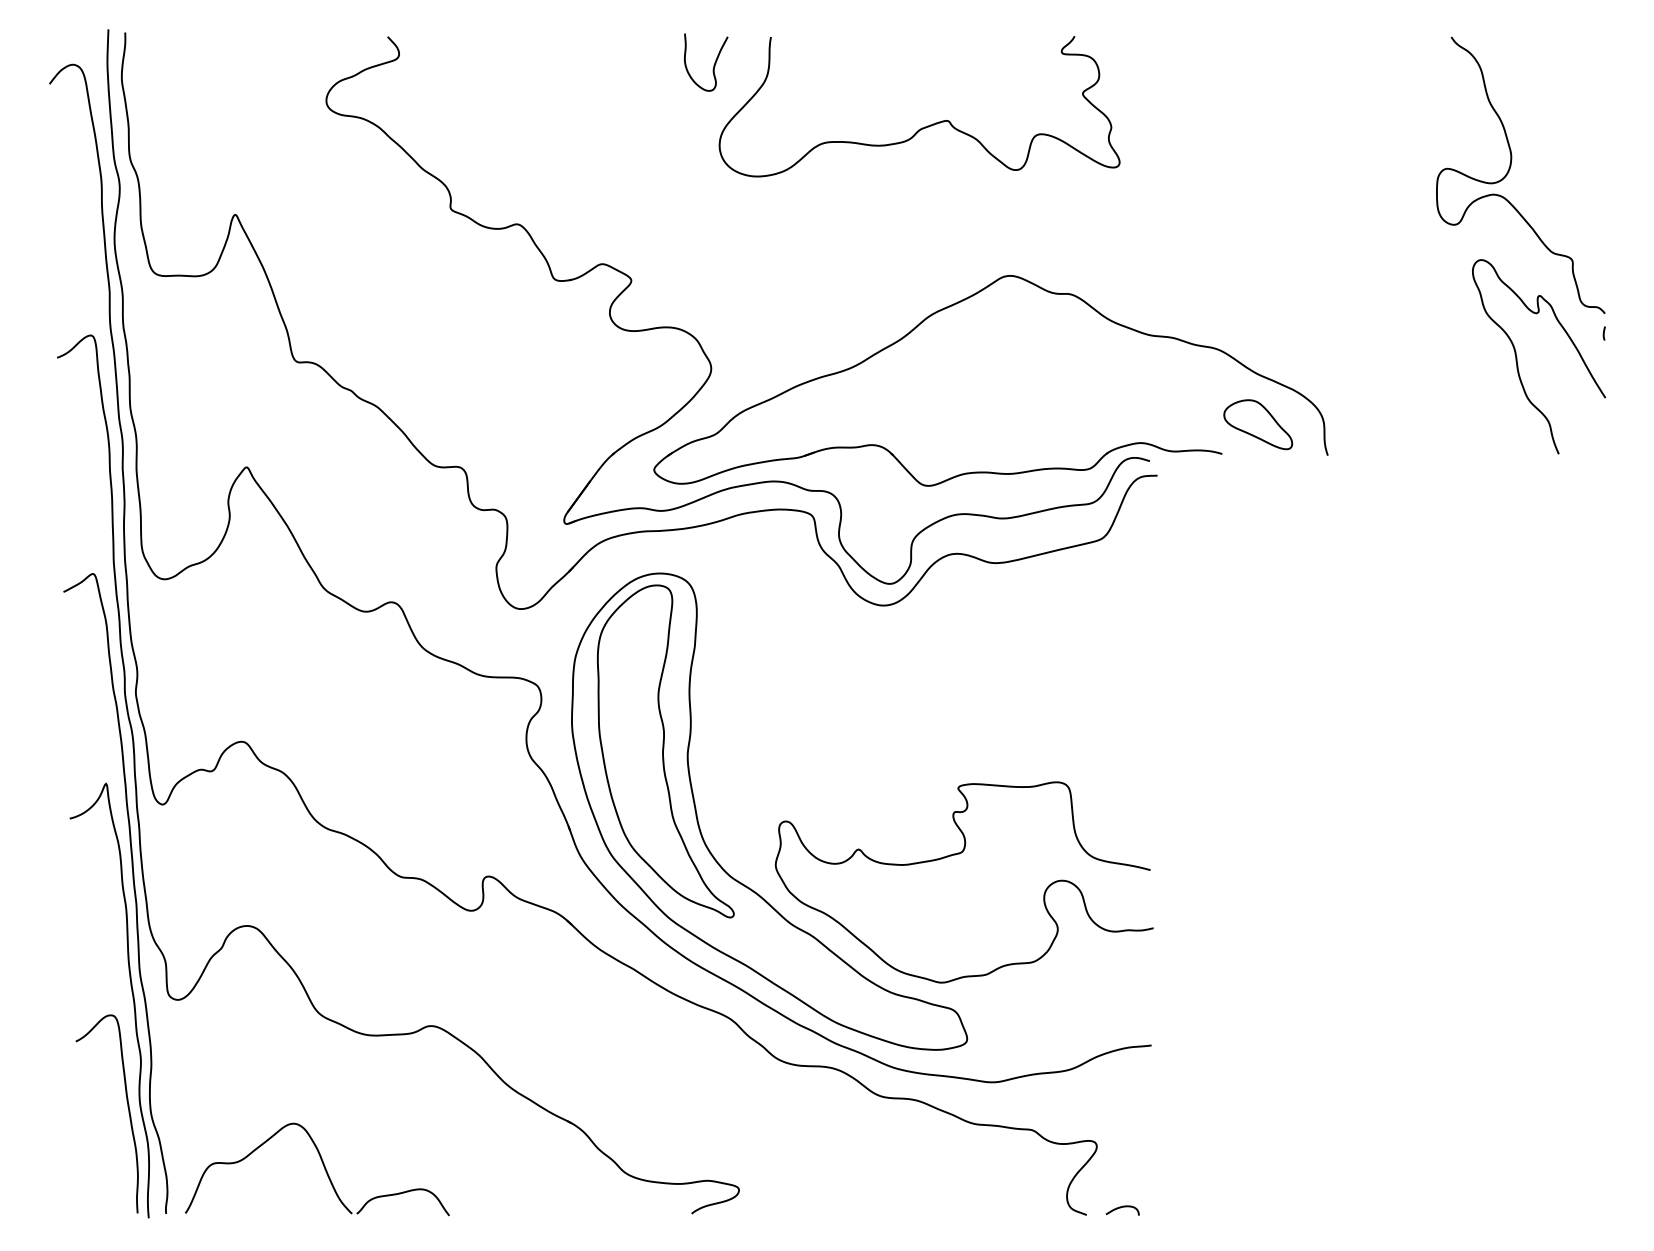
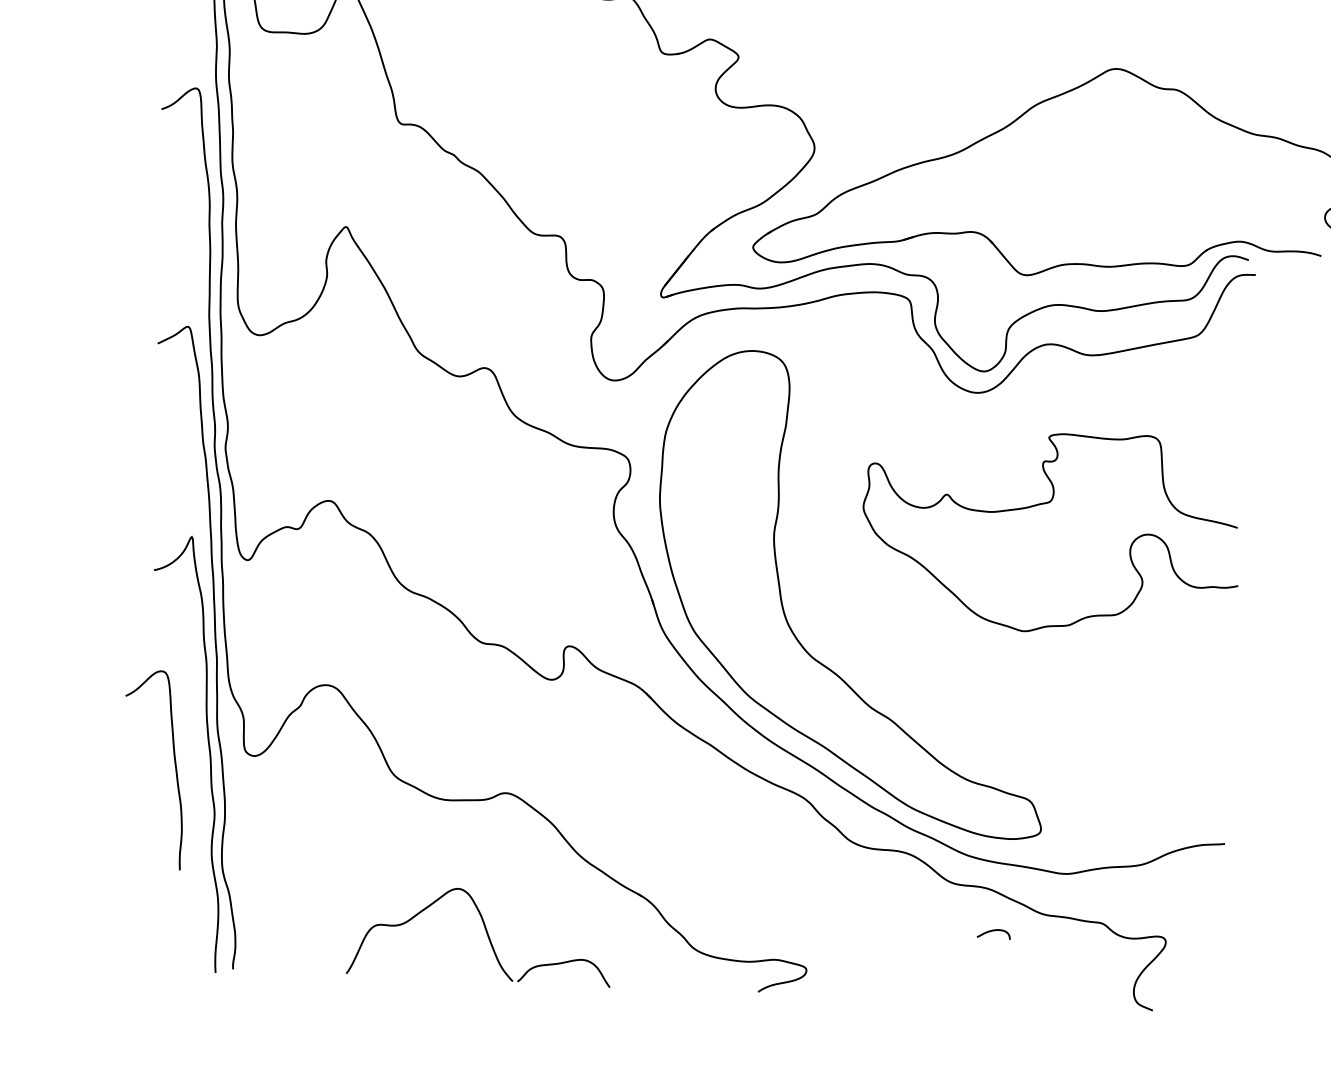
part: (665, 751) -> (752, 529), removed
curve: (955, 855) -> (1043, 504), moved
curve: (127, 1107) -> (174, 764), moved
part: (323, 1167) -> (486, 933), moved
curve: (1120, 1208) -> (991, 931), moved

